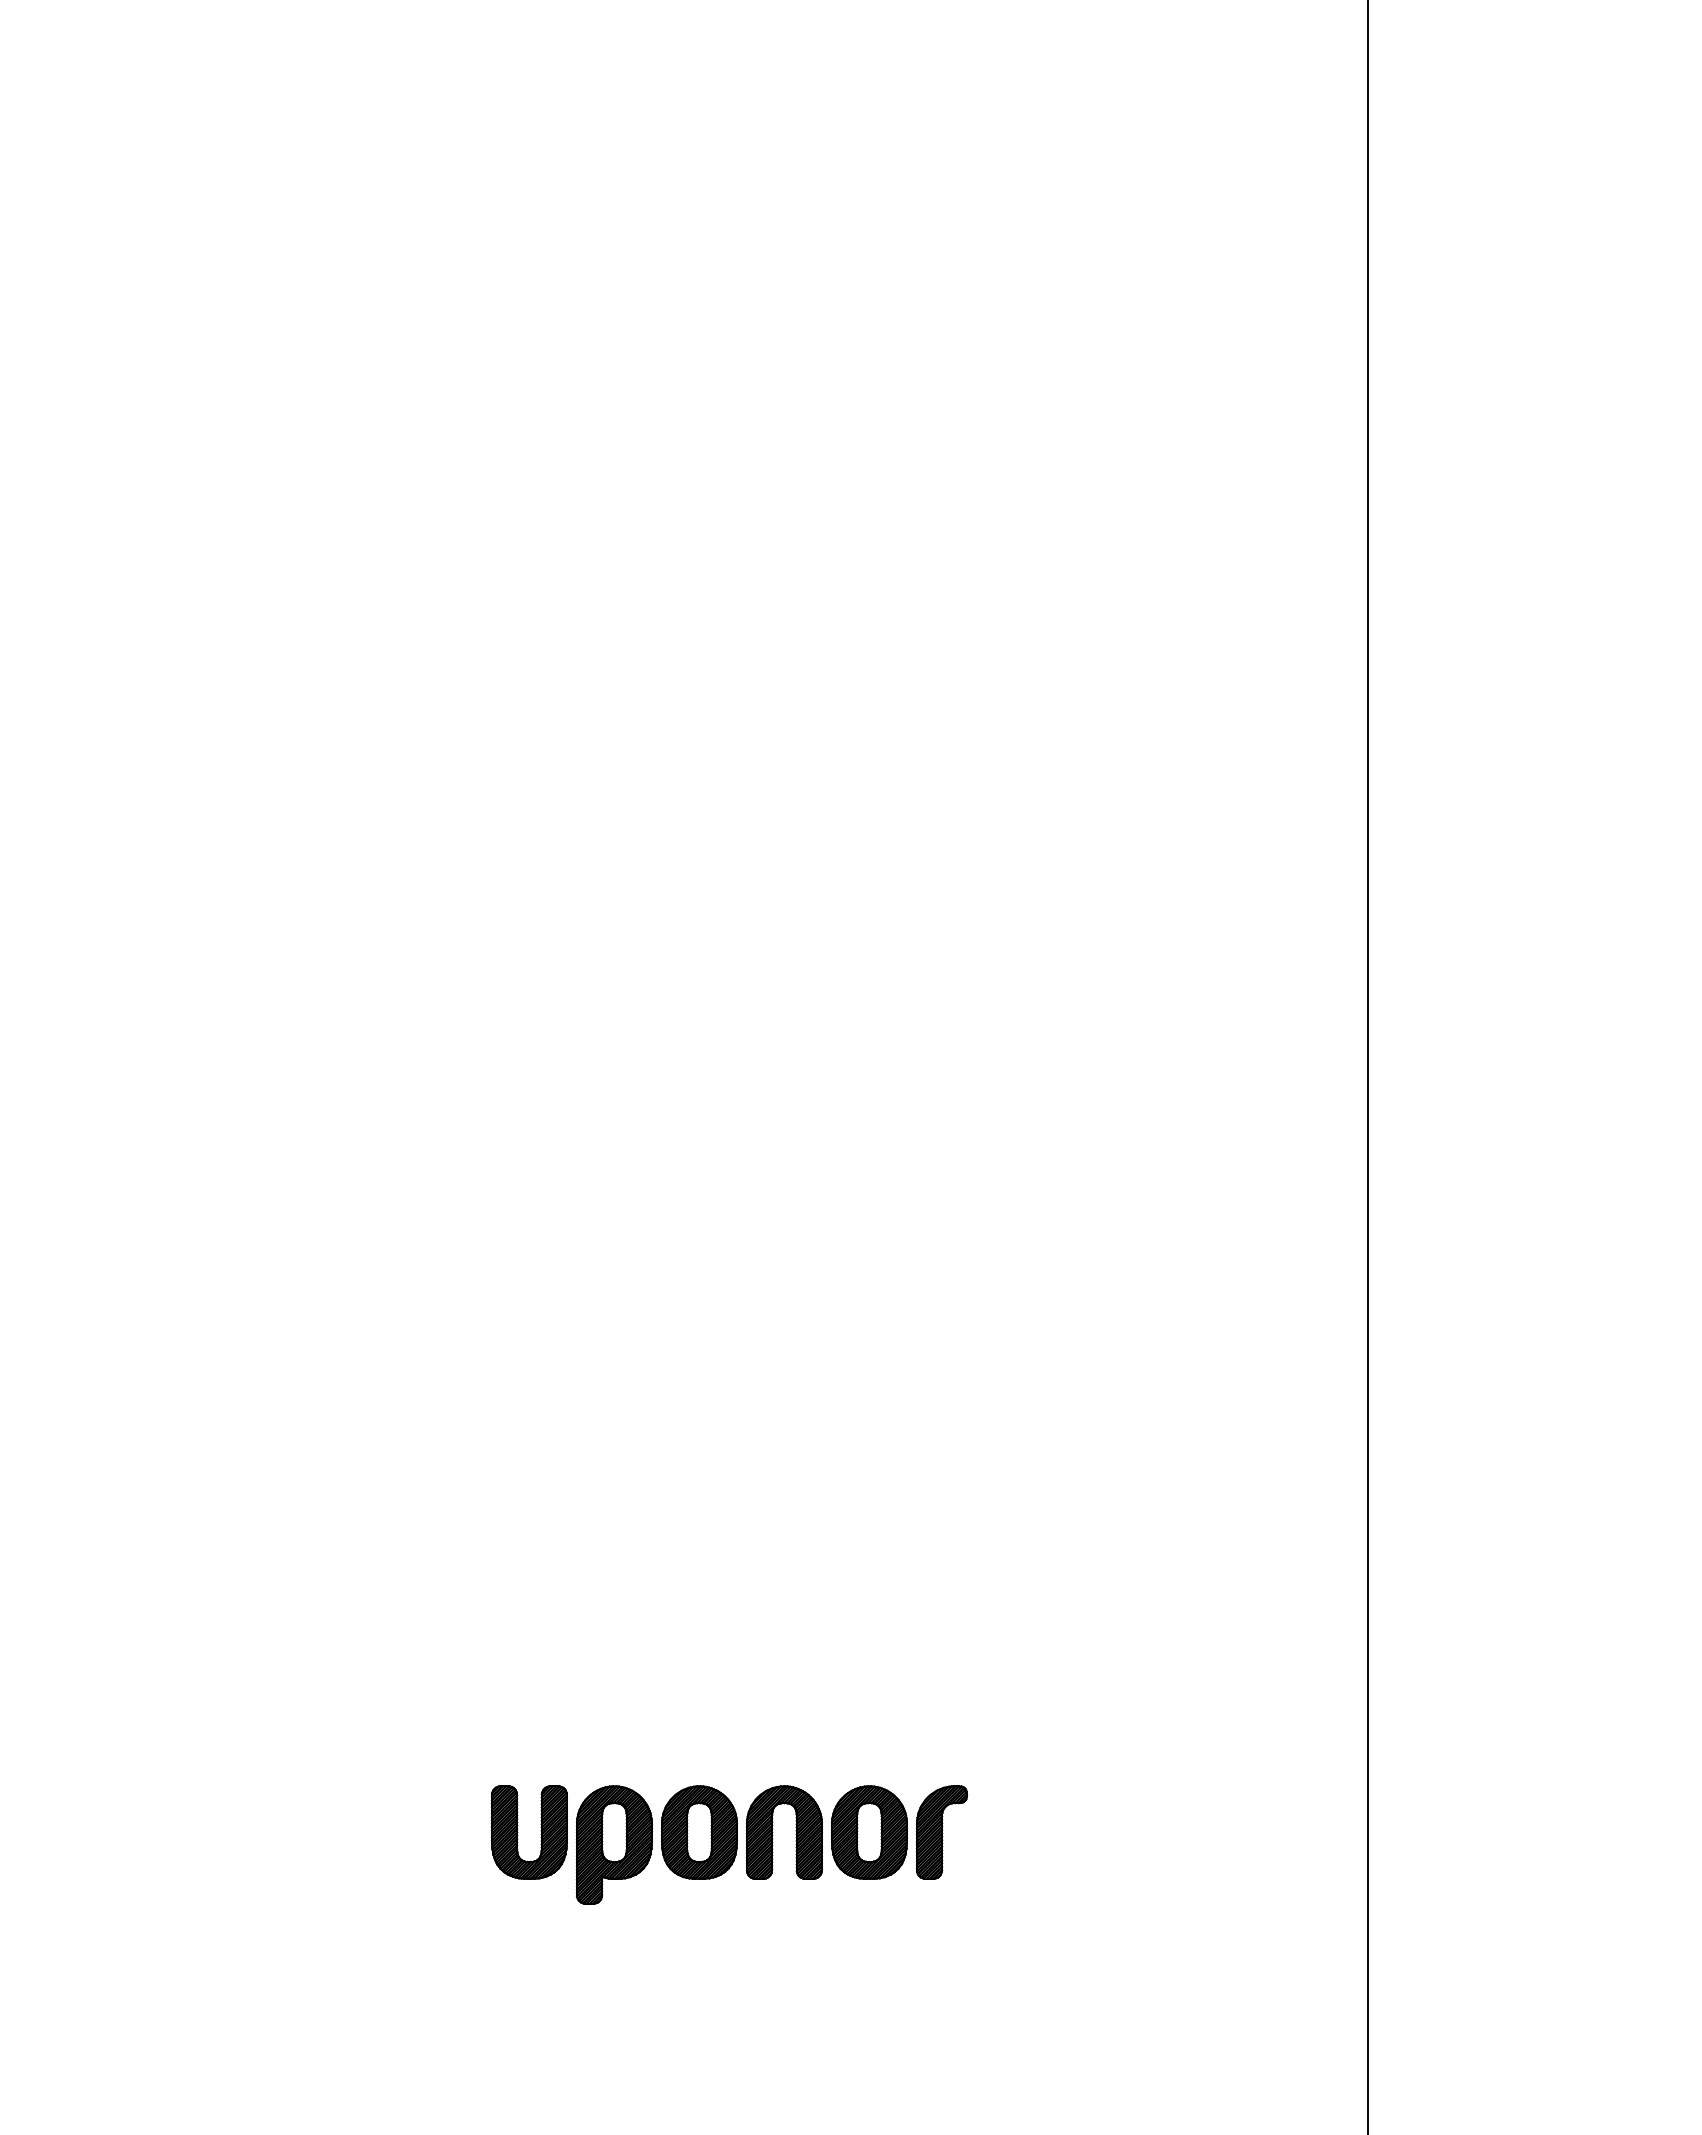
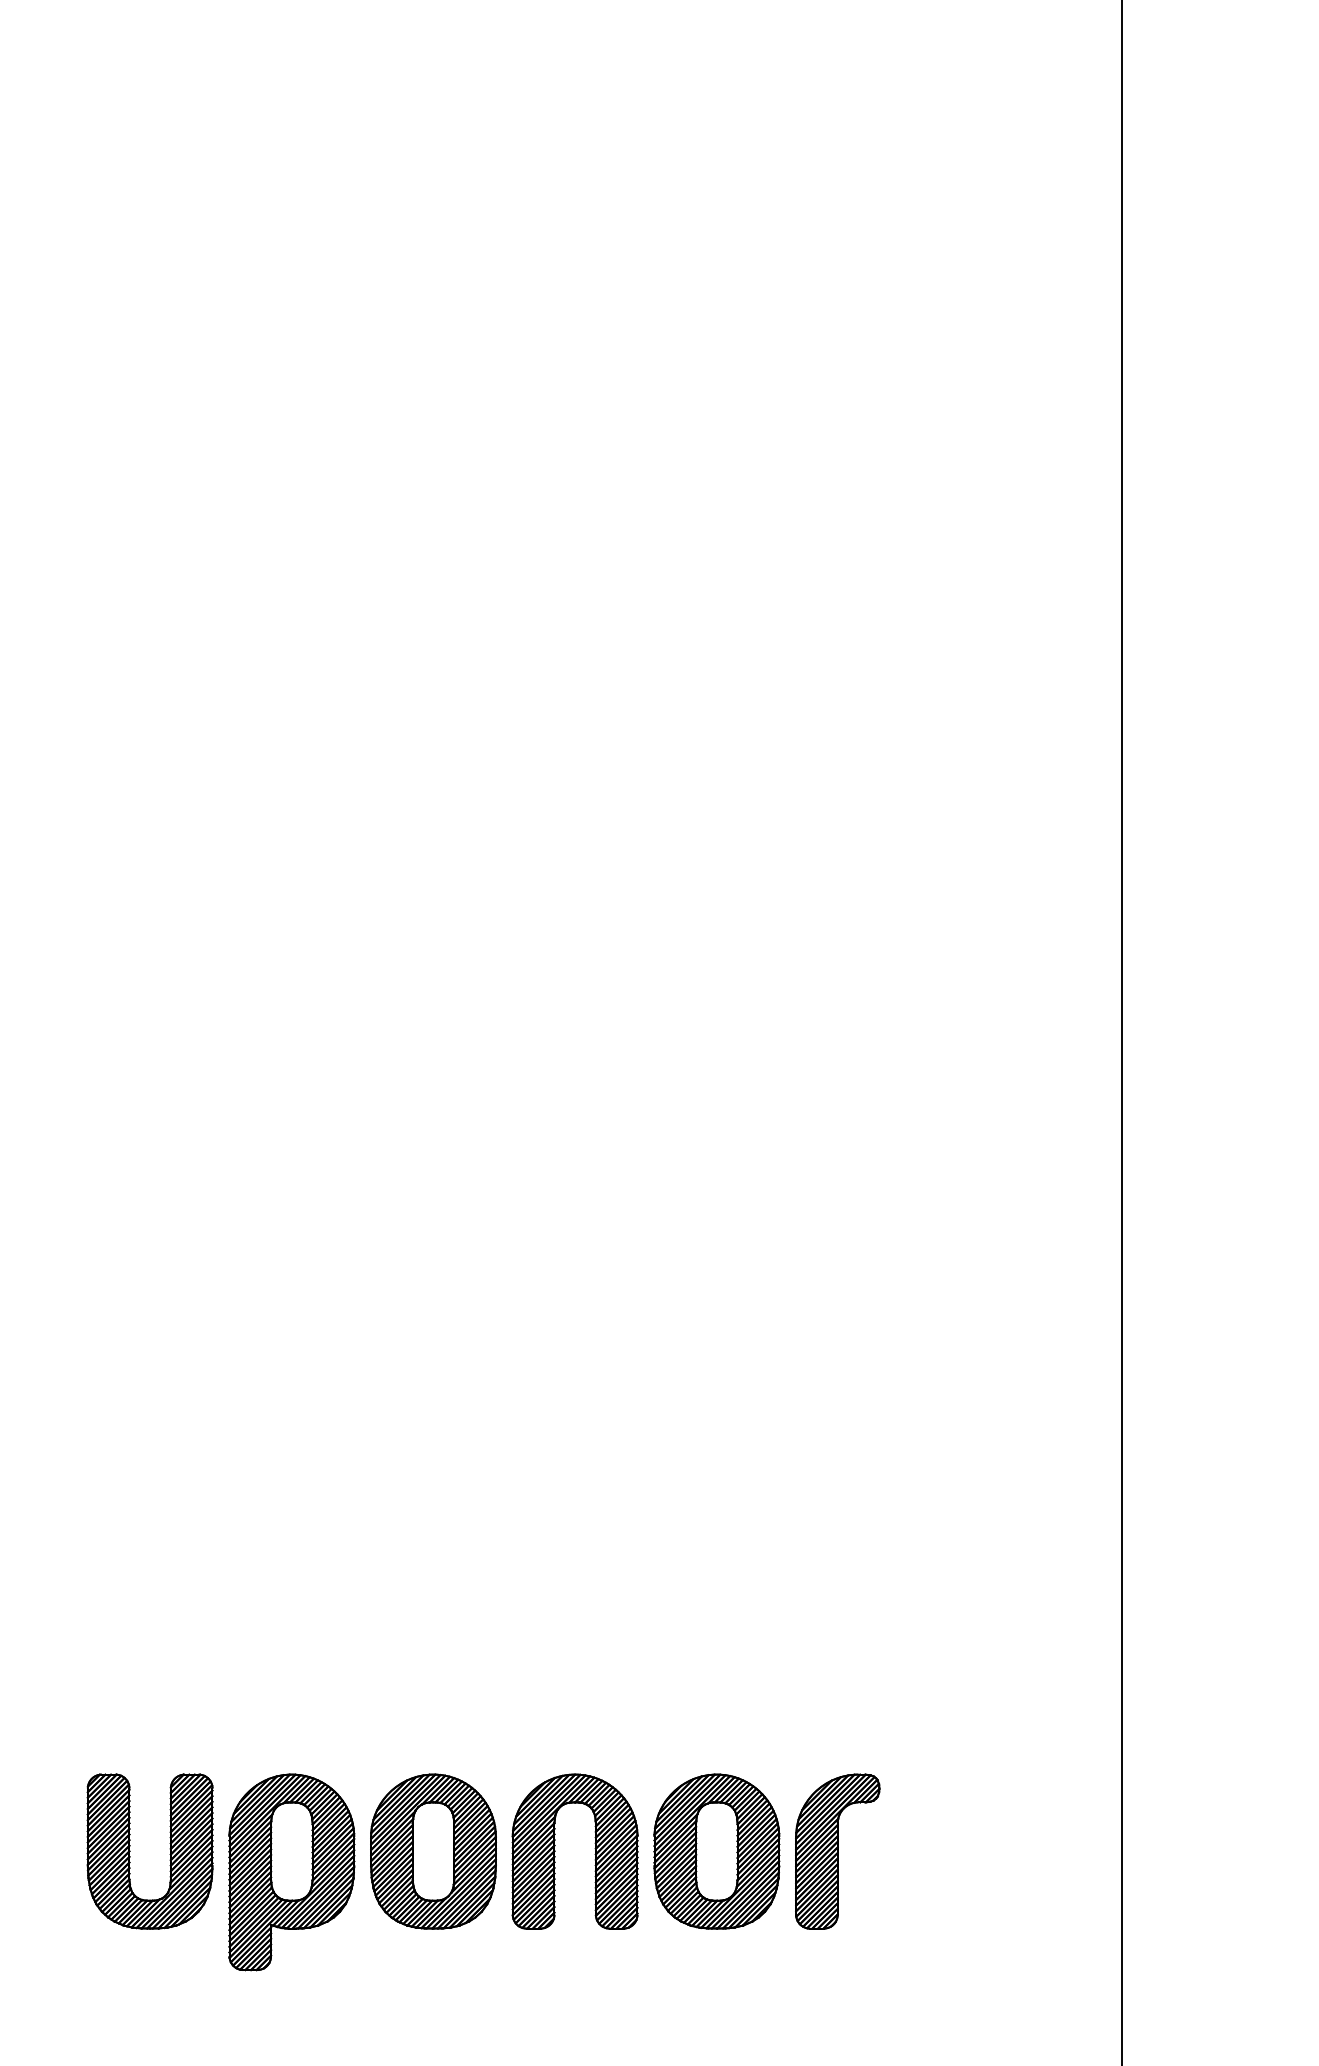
part: (729, 1844) -> (483, 1871), size x1.67

